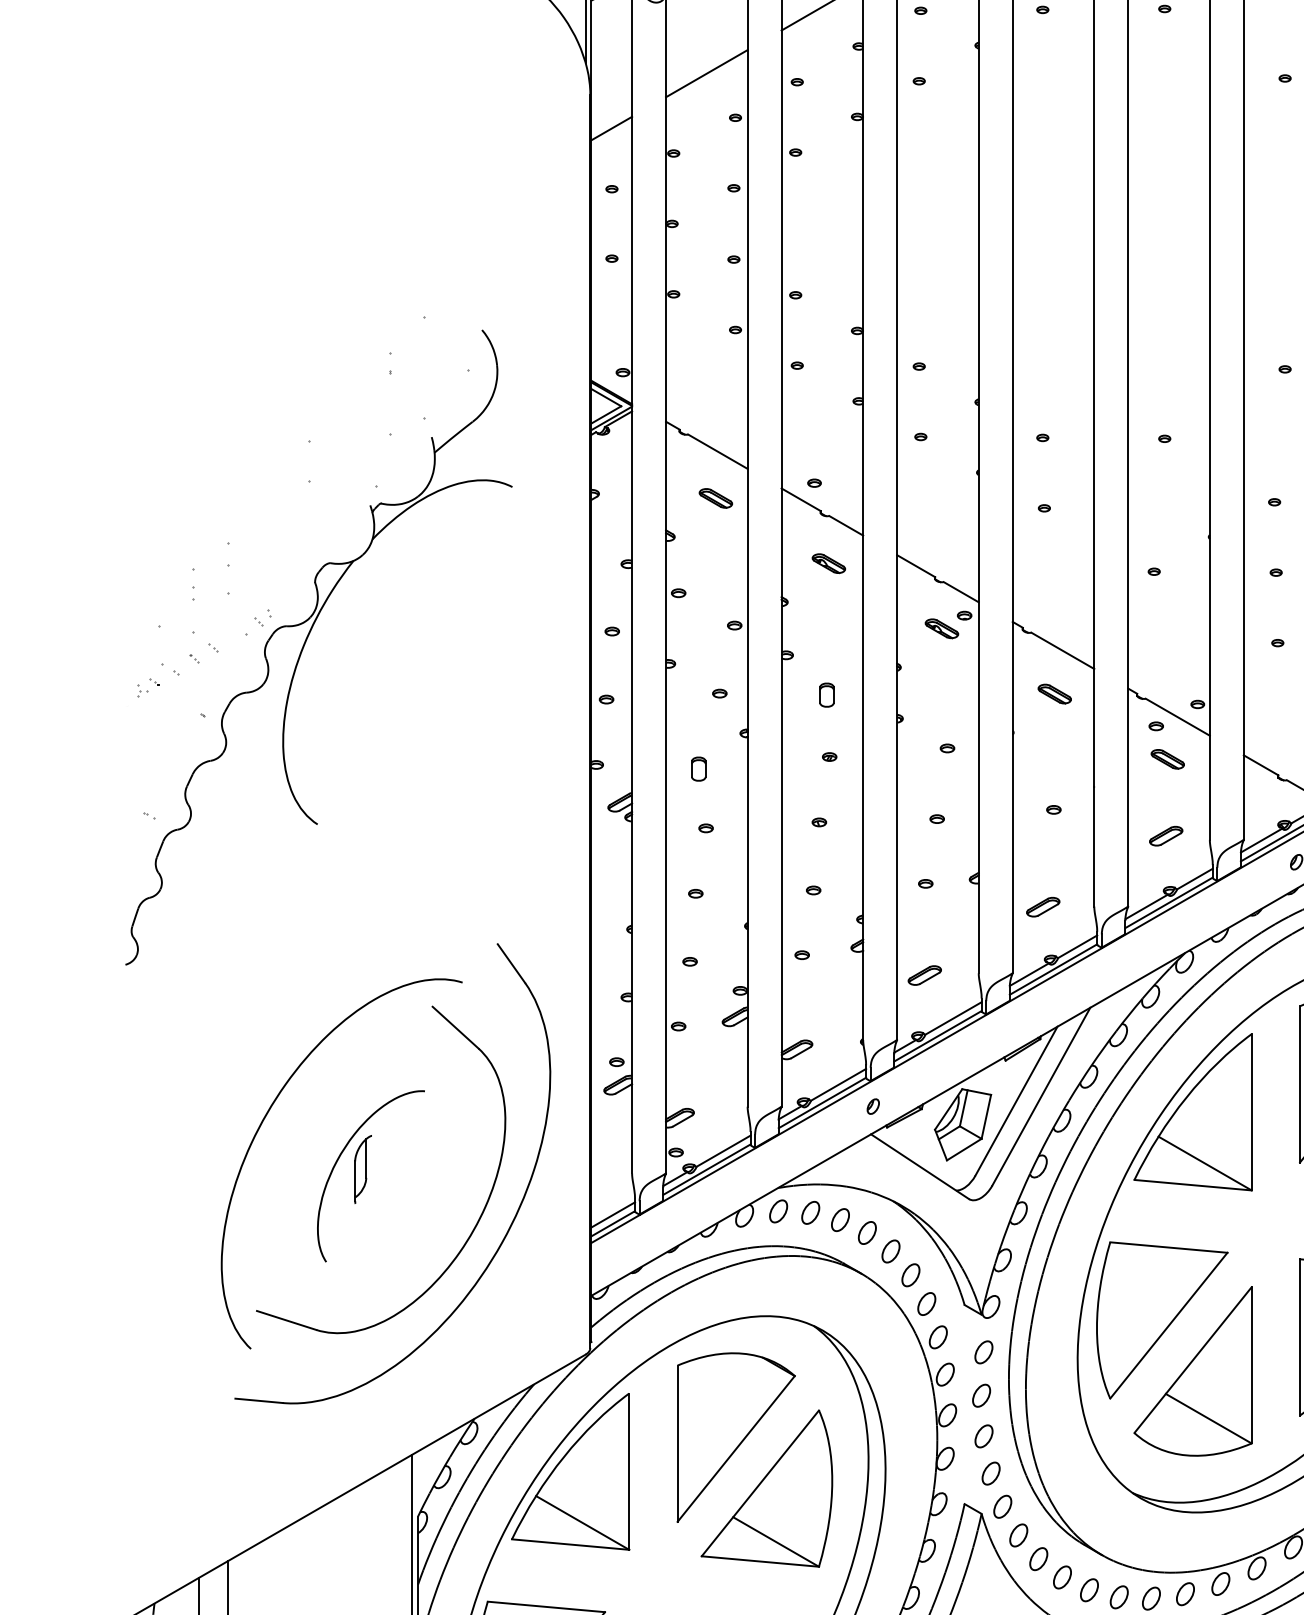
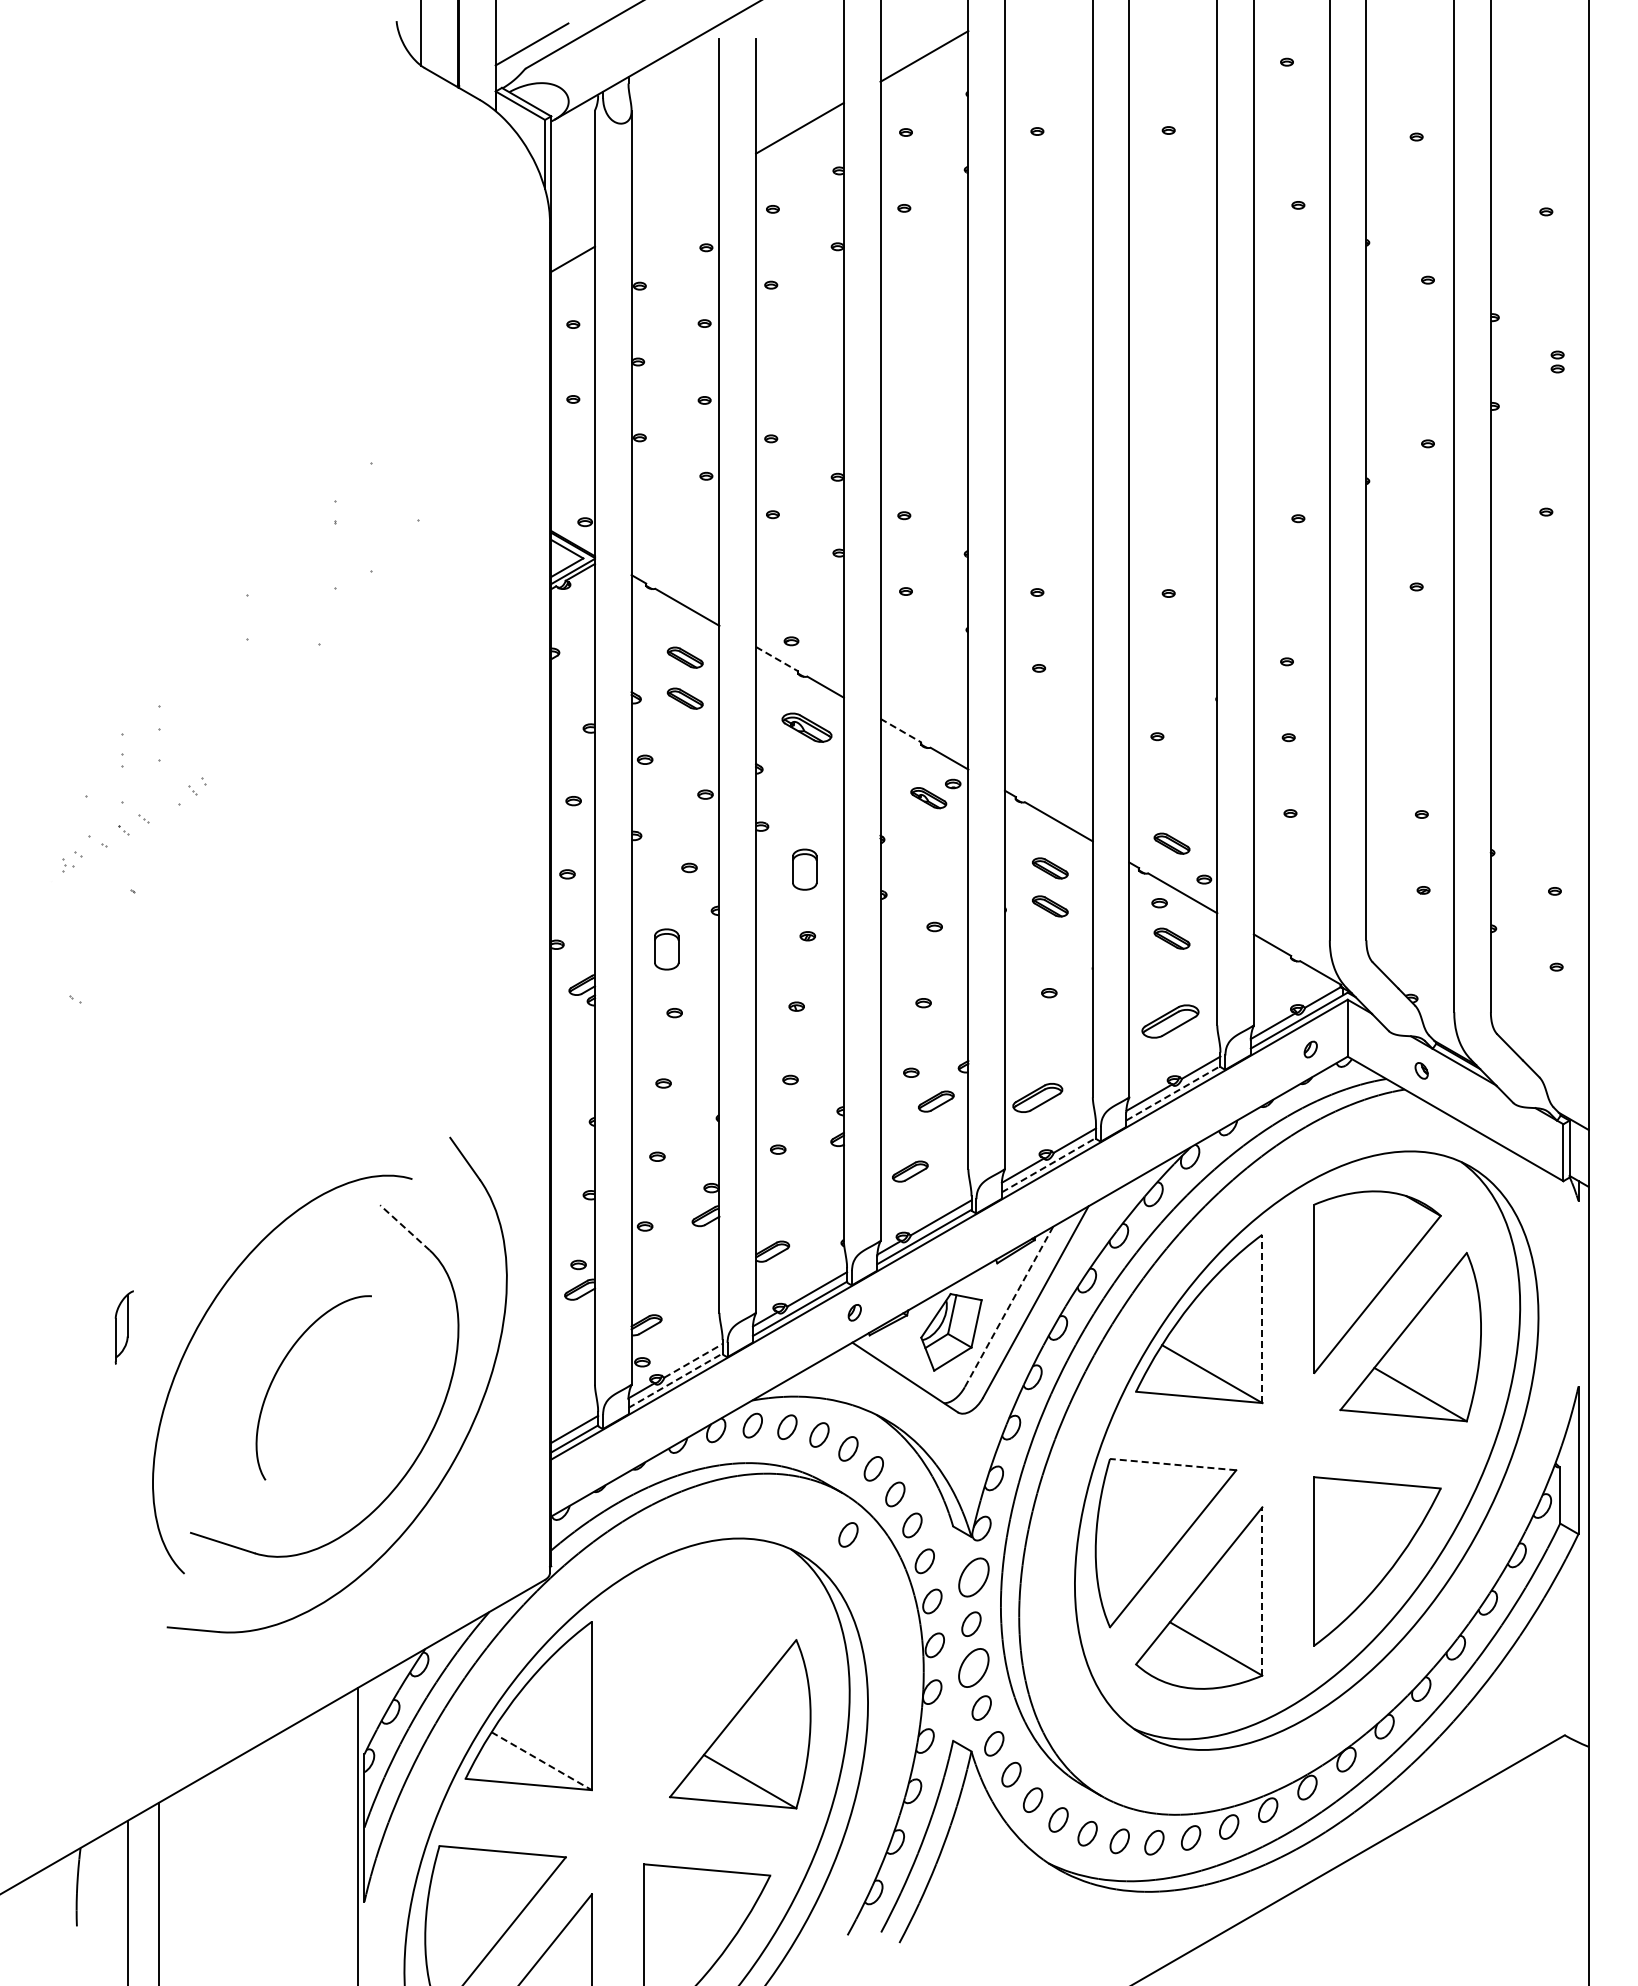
line: (706, 73) -> (675, 199), removed
line: (801, 500) -> (777, 659), solid -> dashed
part: (715, 536) -> (684, 698), added
part: (828, 564) -> (806, 728), size x1.4
line: (916, 566) -> (901, 730), solid -> dashed
part: (305, 644) -> (243, 814), removed
part: (1167, 670) -> (1171, 843), added
part: (826, 695) -> (804, 869), size x1.6
part: (1054, 729) -> (1050, 906), added
part: (698, 768) -> (666, 948), size x1.6
part: (1165, 836) -> (1169, 1021), size x1.6
line: (1169, 903) -> (1173, 1093), solid -> dashed
part: (1042, 906) -> (1037, 1097), size x1.4
part: (949, 910) -> (936, 1101), added
line: (1054, 968) -> (1049, 1164), solid -> dashed
line: (455, 1027) -> (404, 1227), solid -> dashed
line: (1016, 1100) -> (1009, 1306), solid -> dashed
line: (1251, 1111) -> (1262, 1318), solid -> dashed
line: (723, 1150) -> (693, 1360), solid -> dashed
part: (362, 1169) -> (123, 1327), moved
line: (707, 1169) -> (676, 1380), solid -> dashed
line: (1168, 1247) -> (1172, 1464), solid -> dashed
part: (867, 1312) -> (848, 1534), added
part: (983, 1352) -> (973, 1577), size x1.6
line: (1251, 1364) -> (1262, 1590), solid -> dashed
part: (984, 1435) -> (974, 1667), size x1.6
part: (736, 1437) -> (707, 1669), removed
line: (582, 1523) -> (541, 1761), solid -> dashed

